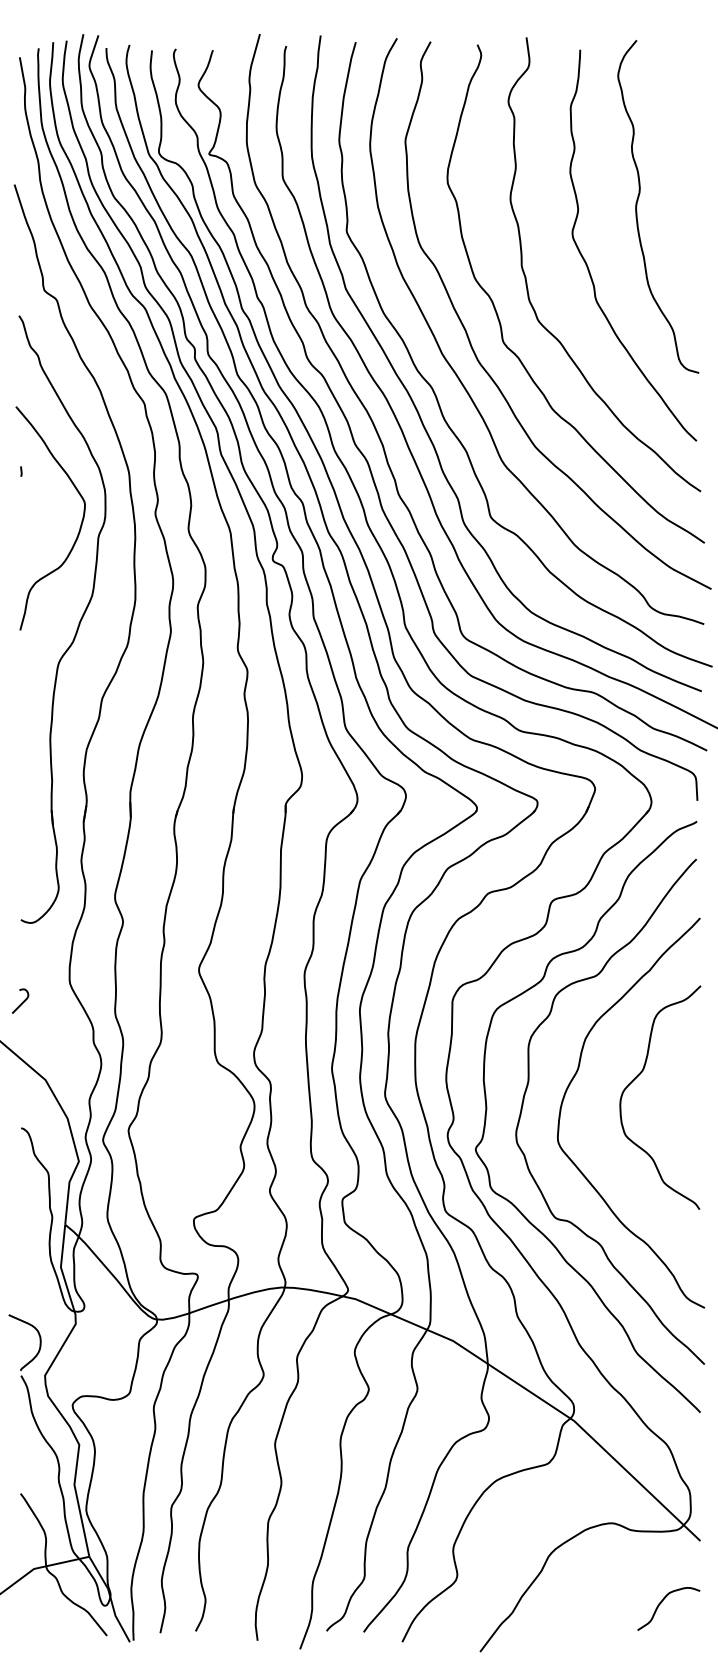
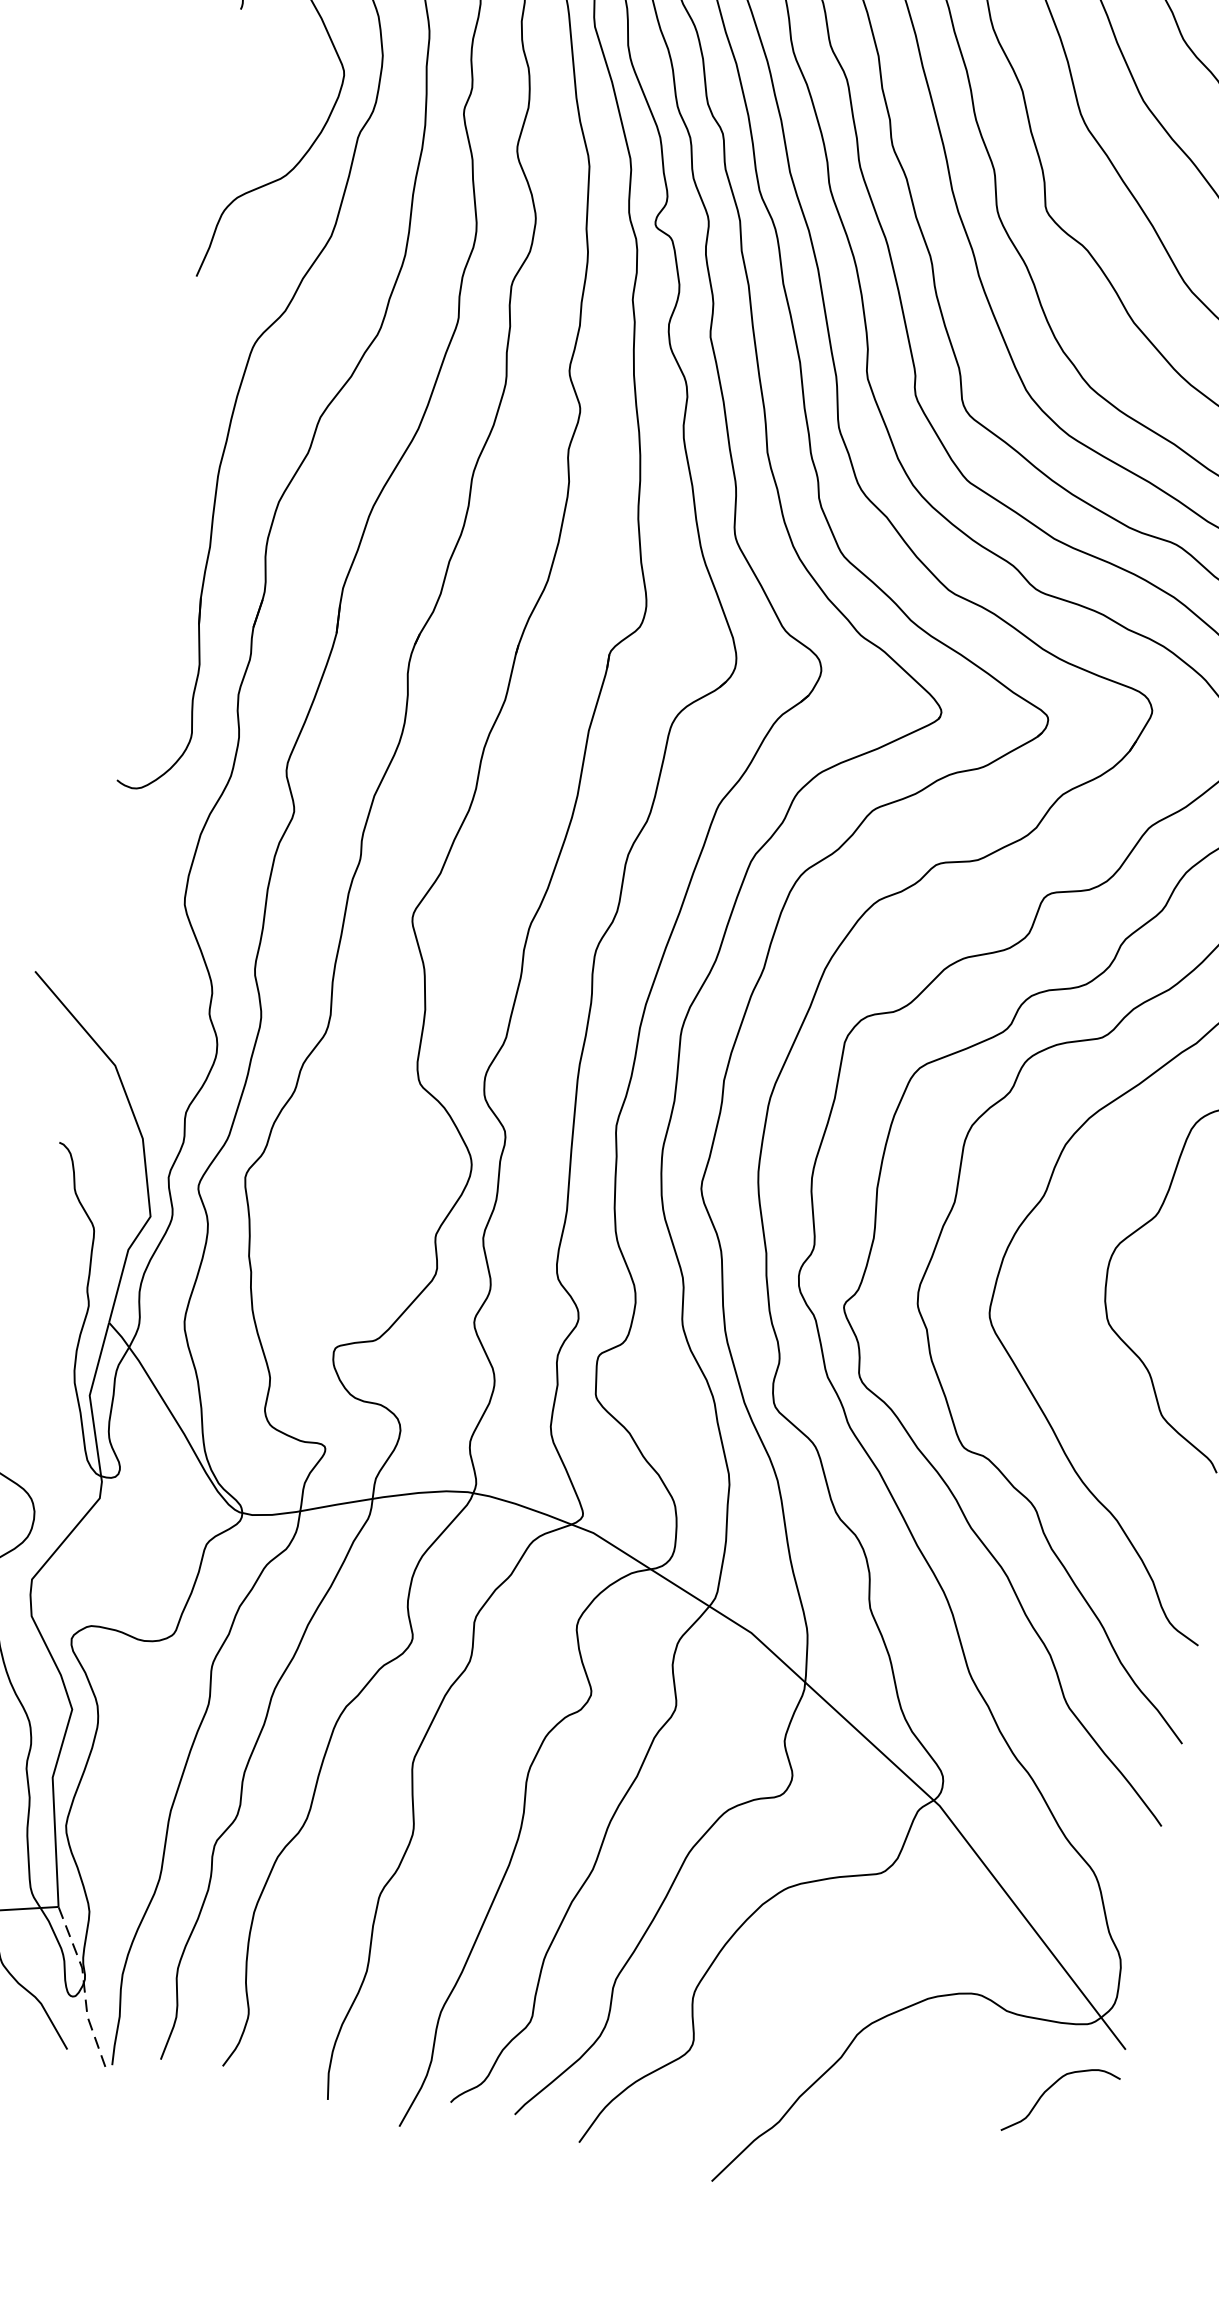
curve: (22, 1001) -> (96, 922), removed
line: (110, 1598) -> (83, 1985), solid -> dashed
curve: (662, 1602) -> (1051, 2088), moved

